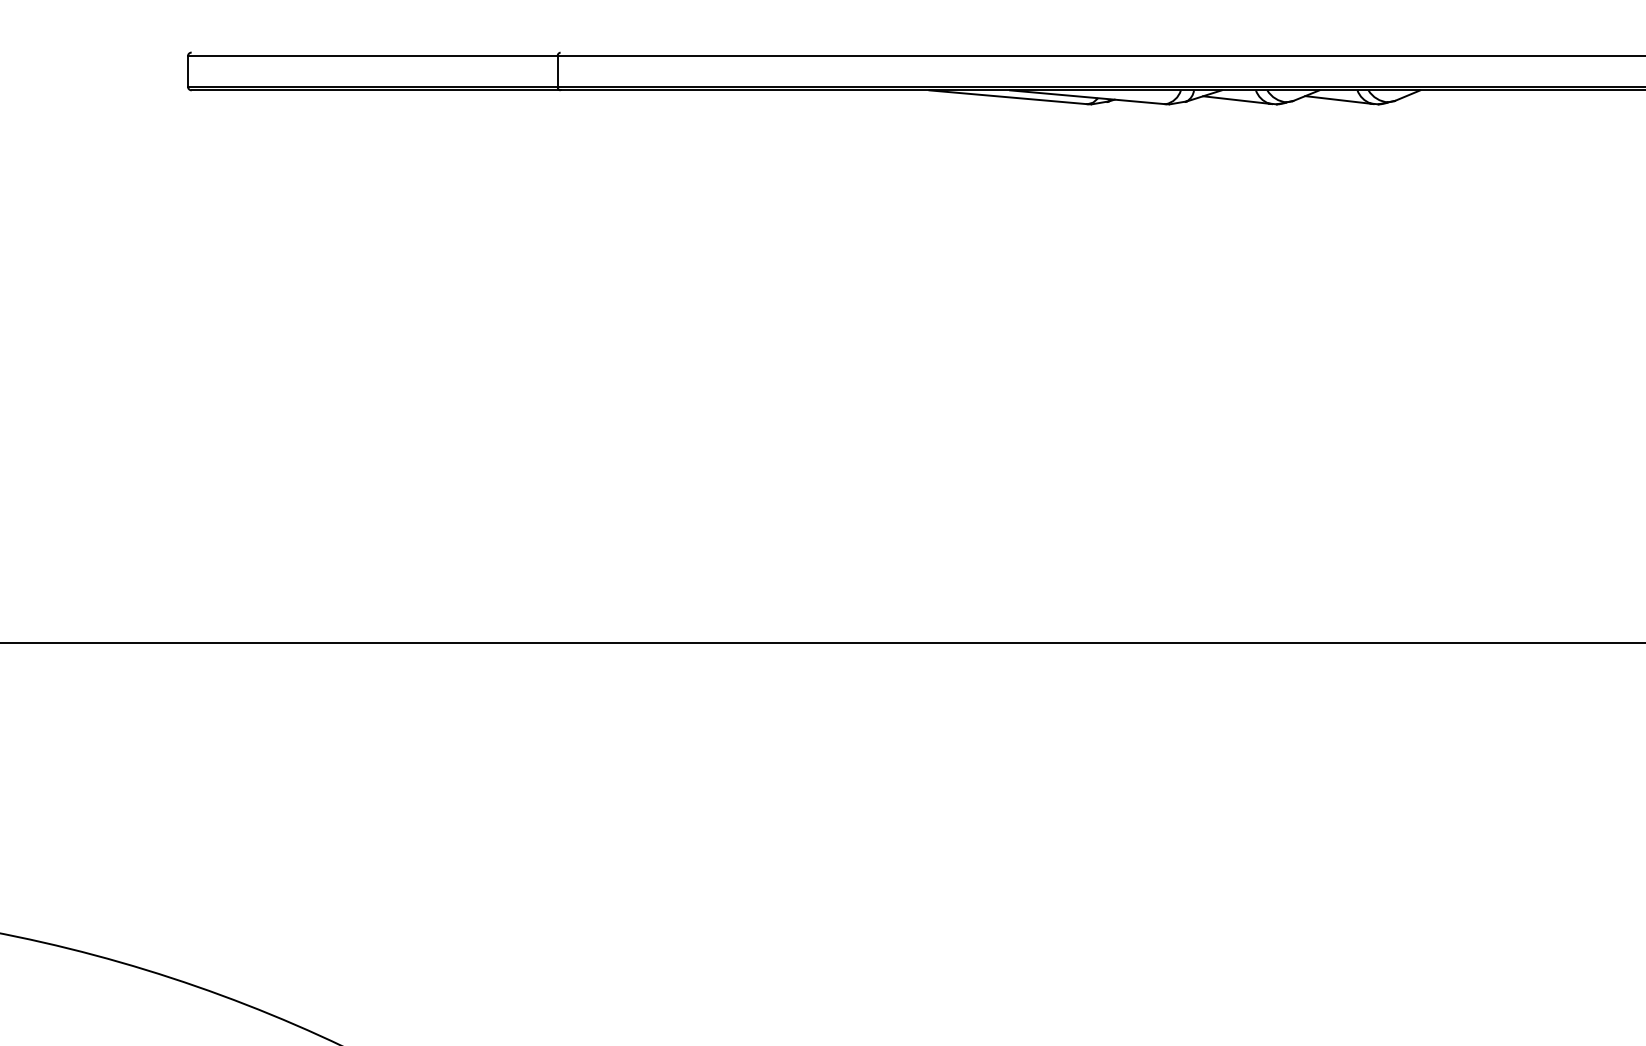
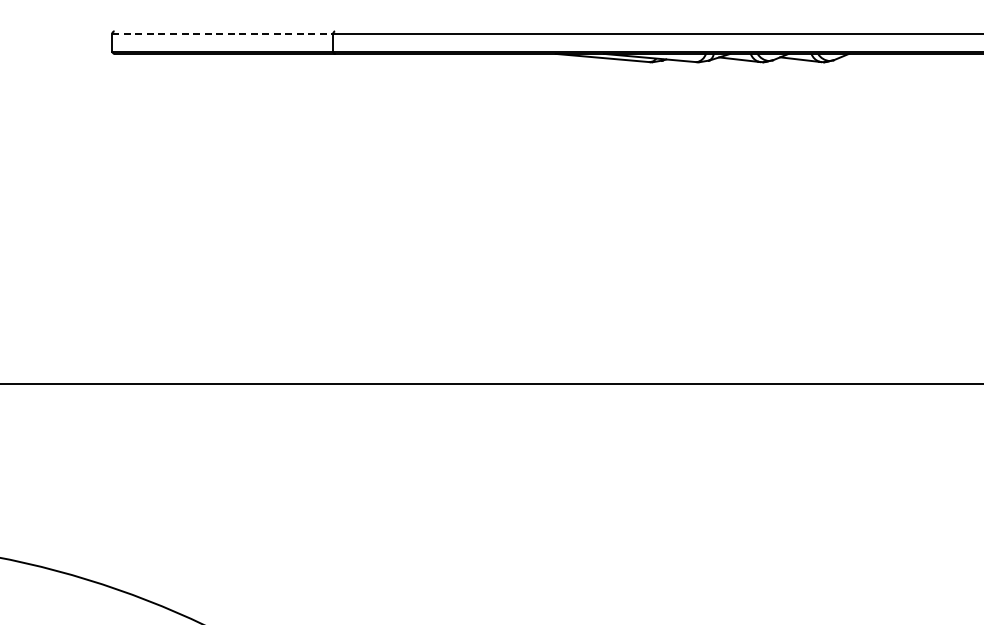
line: (373, 56) -> (223, 33), solid -> dashed

